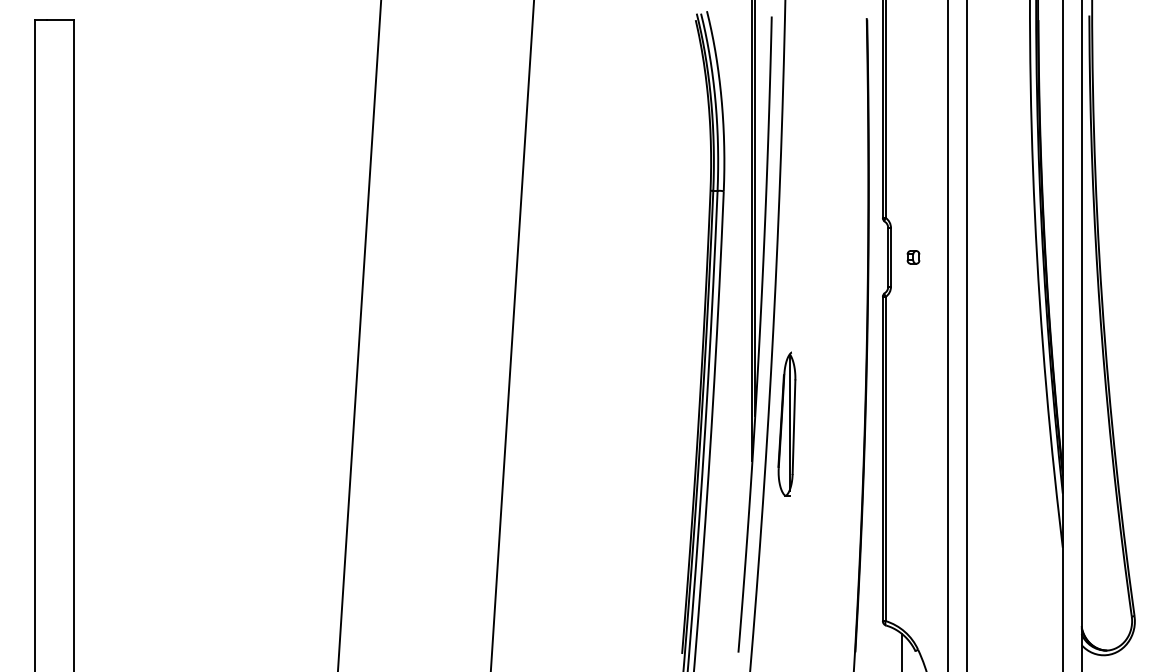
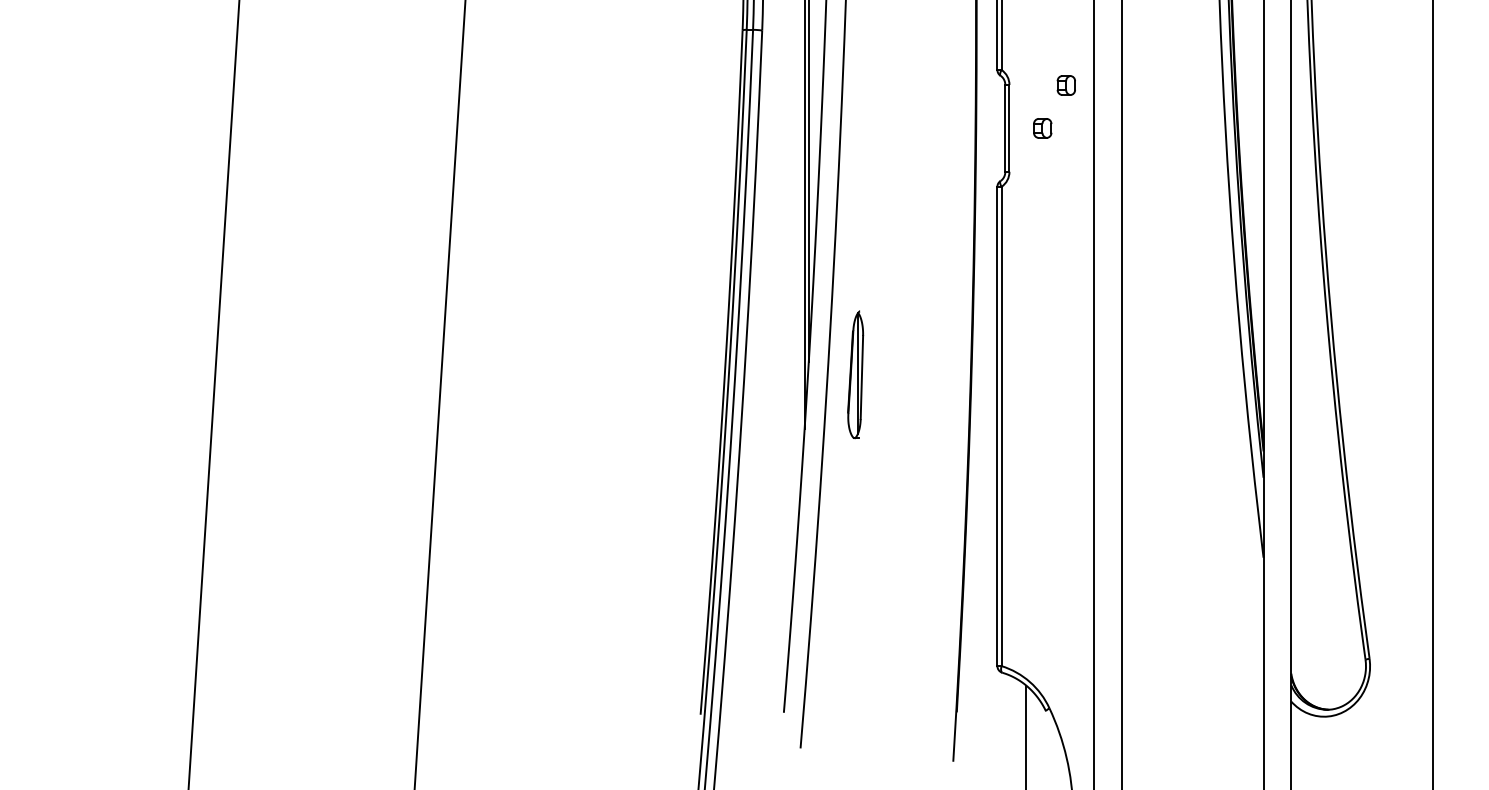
part: (929, 228) -> (1066, 85), added
part: (786, 423) -> (854, 373), size x0.6

